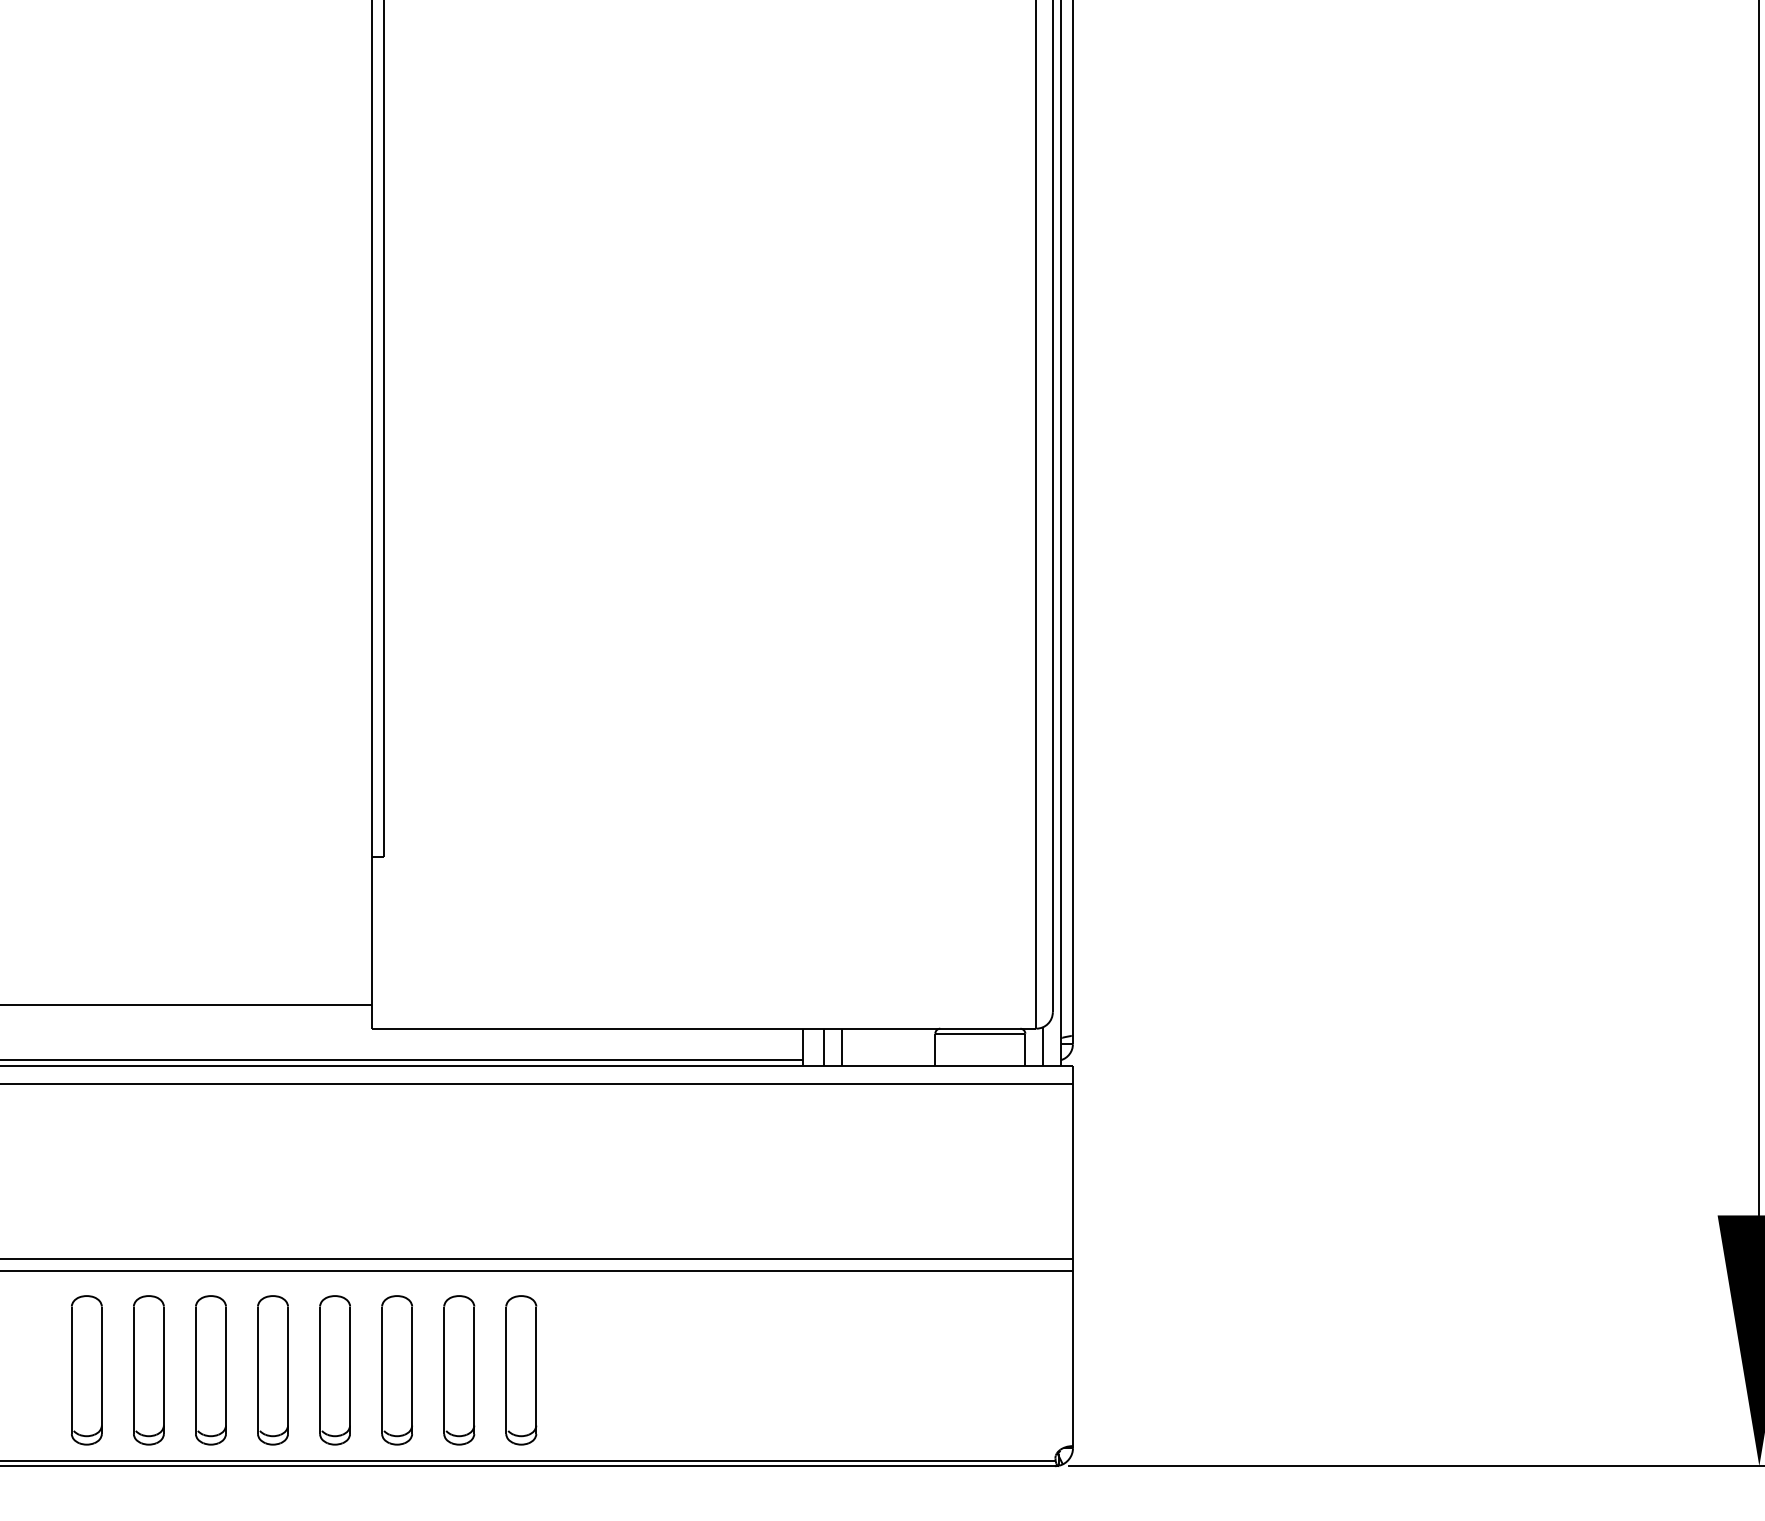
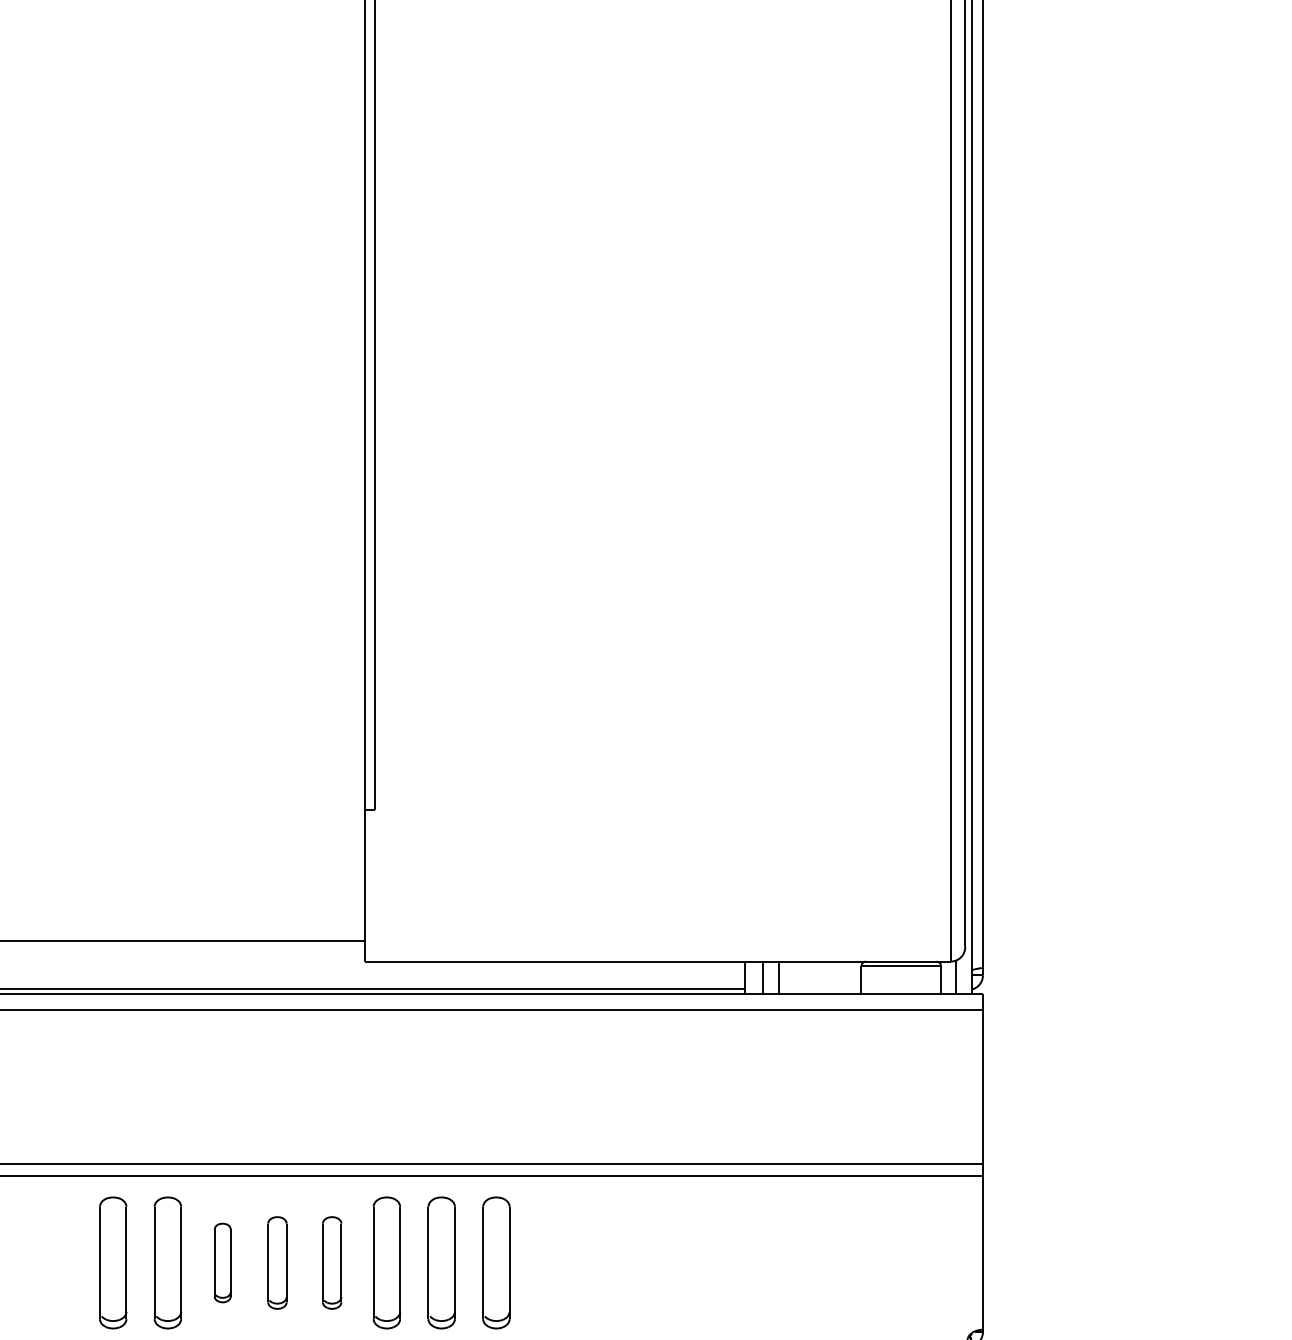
part: (210, 1370) -> (222, 1263), size x0.6
part: (272, 1370) -> (276, 1263), size x0.7
part: (334, 1370) -> (331, 1263), size x0.7

